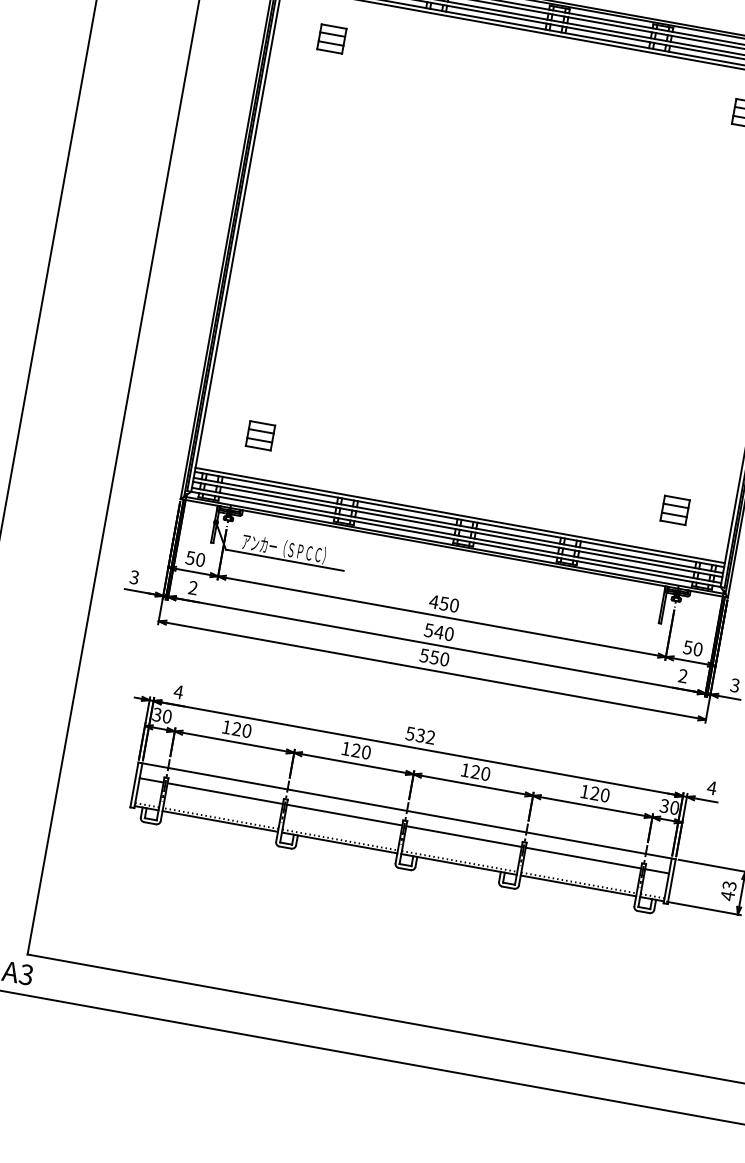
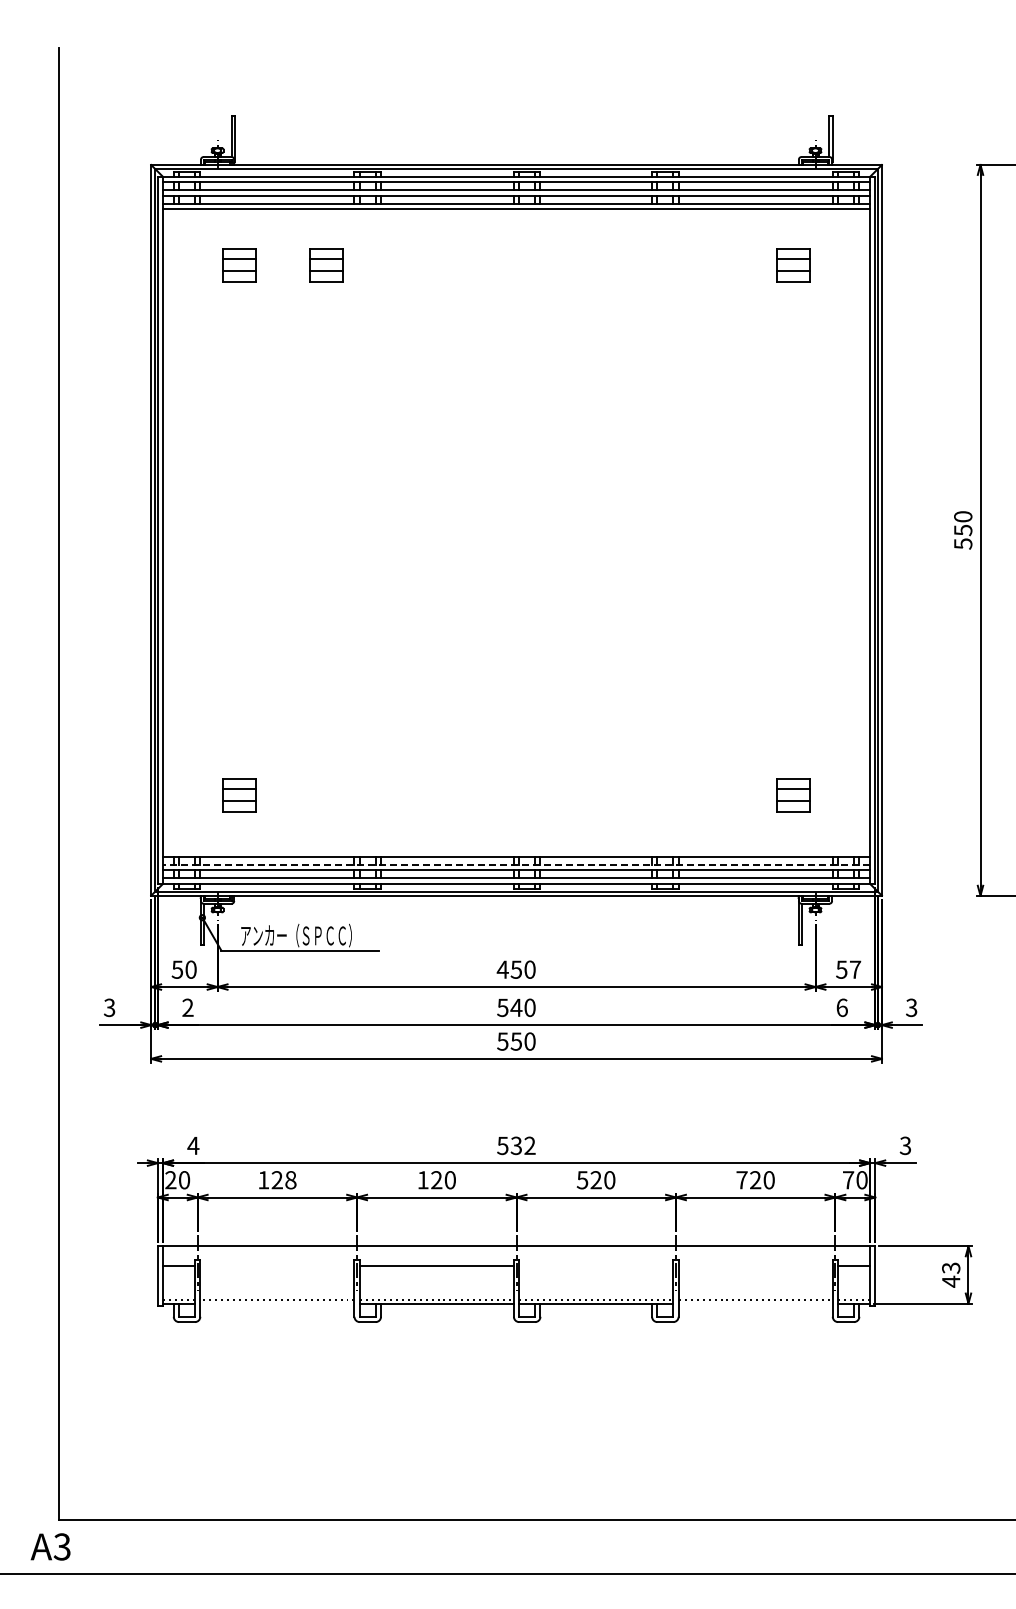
part: (396, 50) -> (326, 265), added
line: (460, 515) -> (516, 851), removed
line: (458, 525) -> (516, 865), solid -> dashed
text: (698, 649) -> (855, 969), 50 -> 57
text: (682, 675) -> (841, 1007), 2 -> 6
text: (156, 714) -> (170, 1180), 30 -> 20
text: (246, 731) -> (290, 1180), 120 -> 128
text: (465, 770) -> (582, 1180), 120 -> 520
text: (711, 787) -> (905, 1145), 4 -> 3
text: (584, 791) -> (741, 1180), 120 -> 720
line: (225, 793) -> (277, 1266), removed
text: (664, 806) -> (848, 1180), 30 -> 70
line: (220, 821) -> (277, 1303), removed
line: (464, 836) -> (596, 1266), removed
line: (583, 858) -> (755, 1266), removed
line: (578, 885) -> (755, 1303), removed

